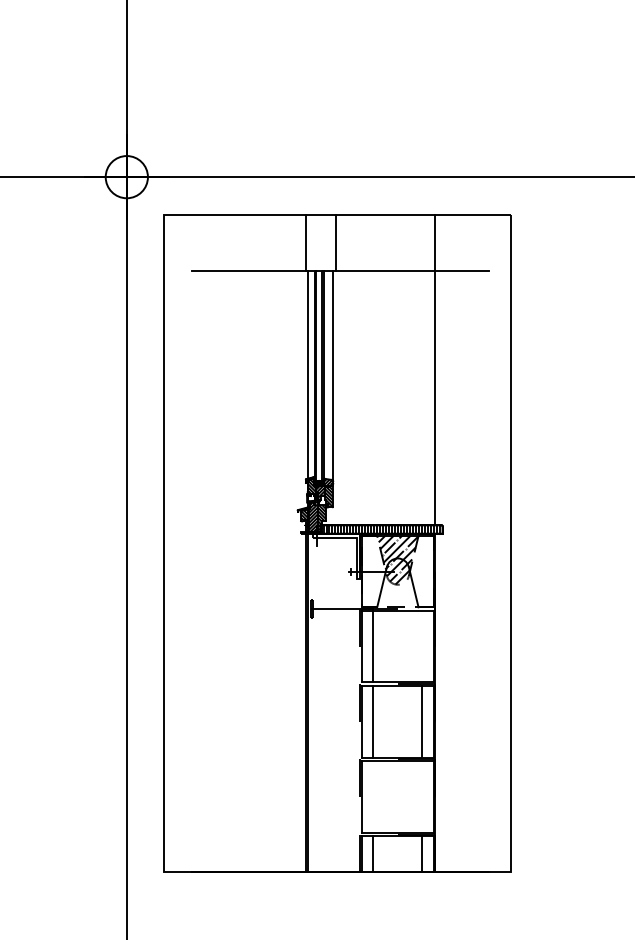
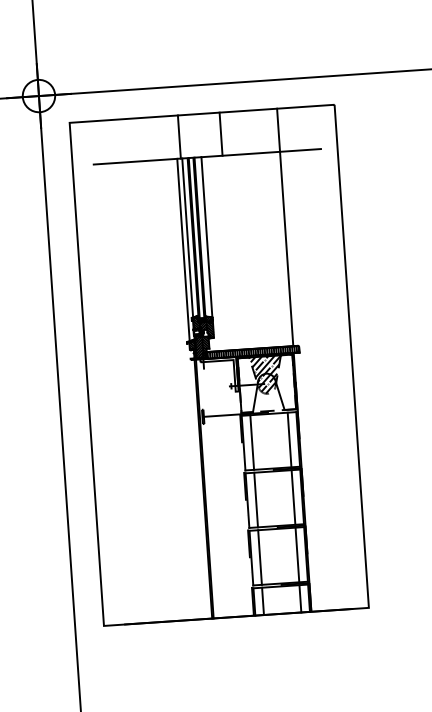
line: (336, 242) -> (221, 133), moved
line: (301, 389) -> (183, 249), added
line: (422, 646) -> (289, 439), added
line: (373, 796) -> (260, 557), added
line: (422, 796) -> (297, 554), added

